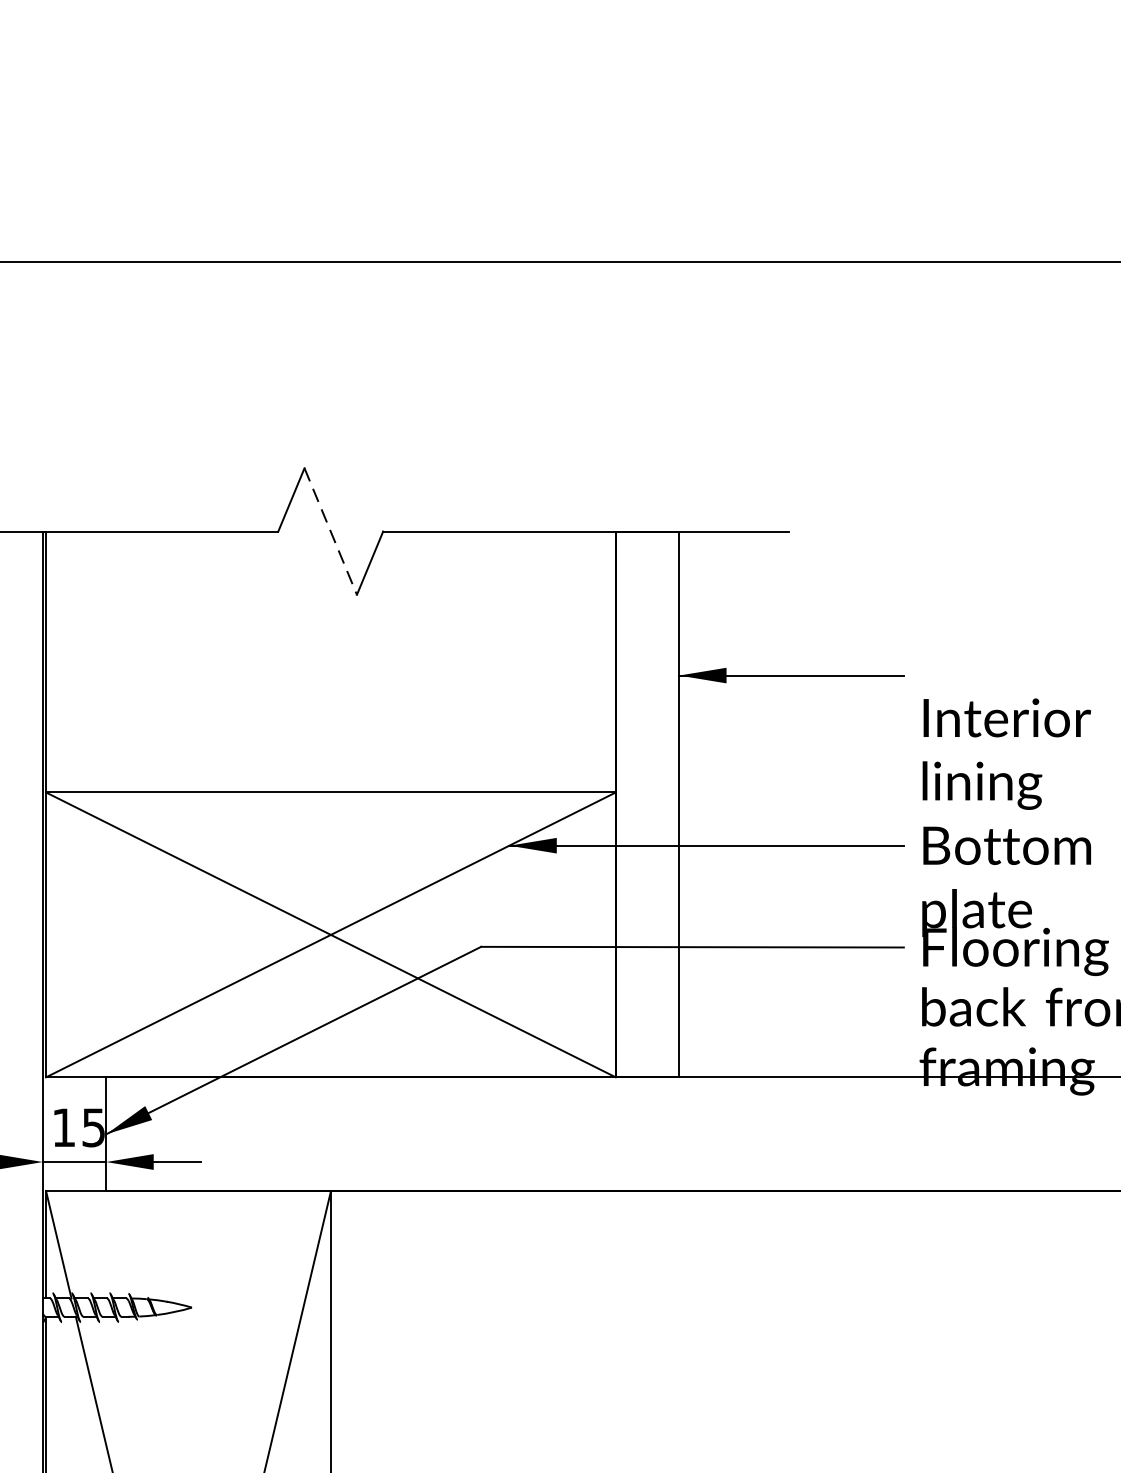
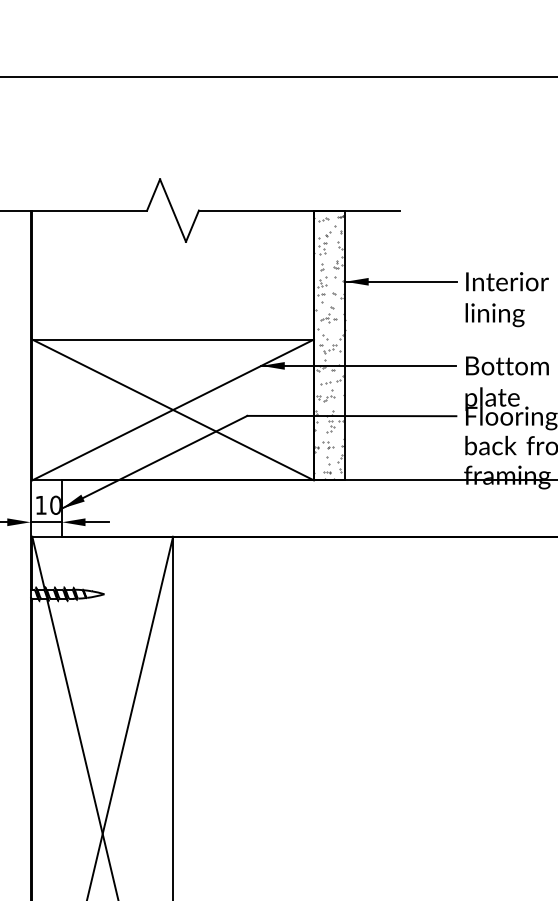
line: (331, 531) -> (173, 210), dashed -> solid
text: (1005, 753) -> (506, 299), moved
hatch: (647, 808) -> (329, 347), added
text: (93, 1126) -> (55, 504), 15 -> 10

